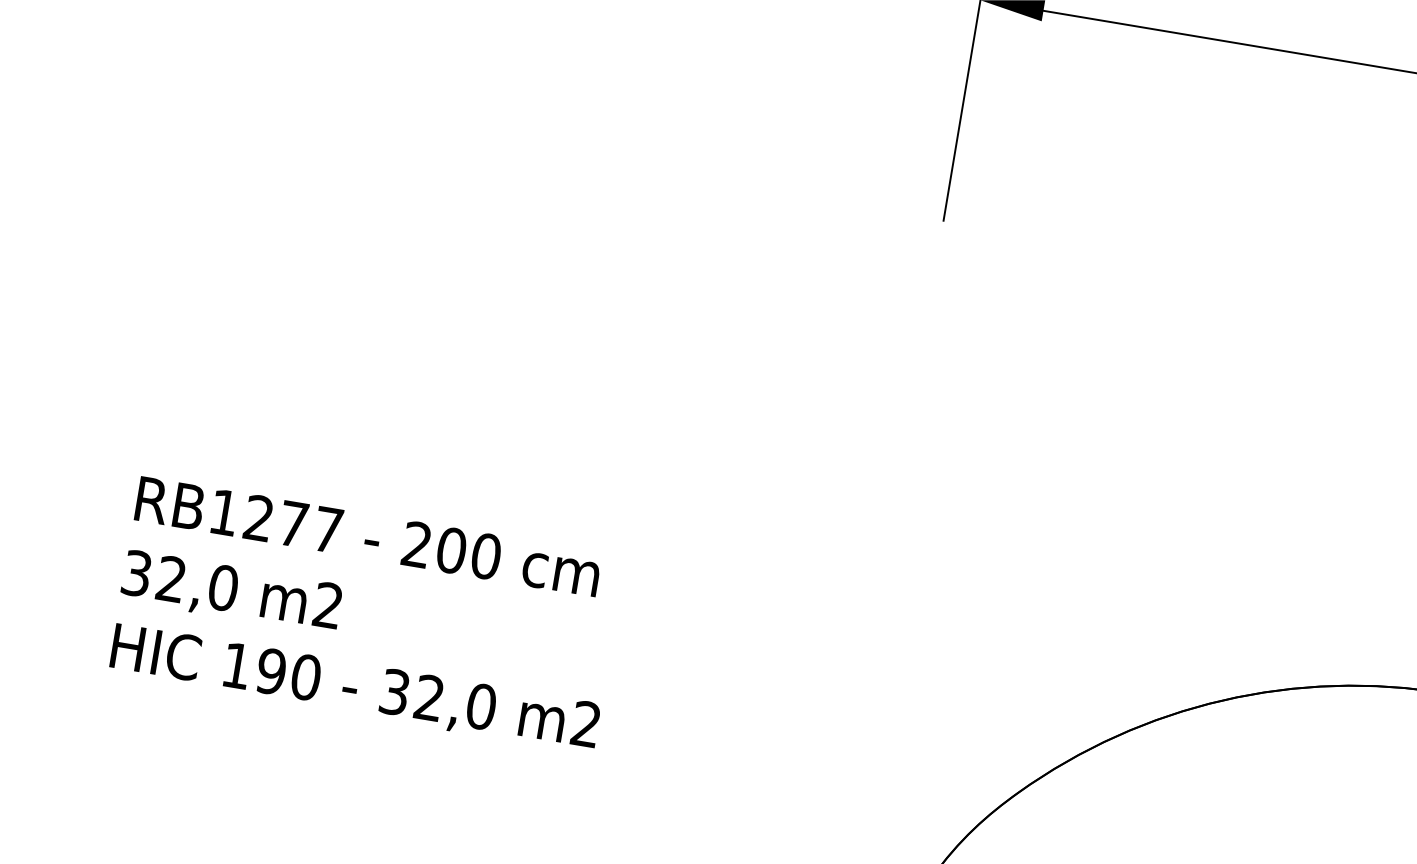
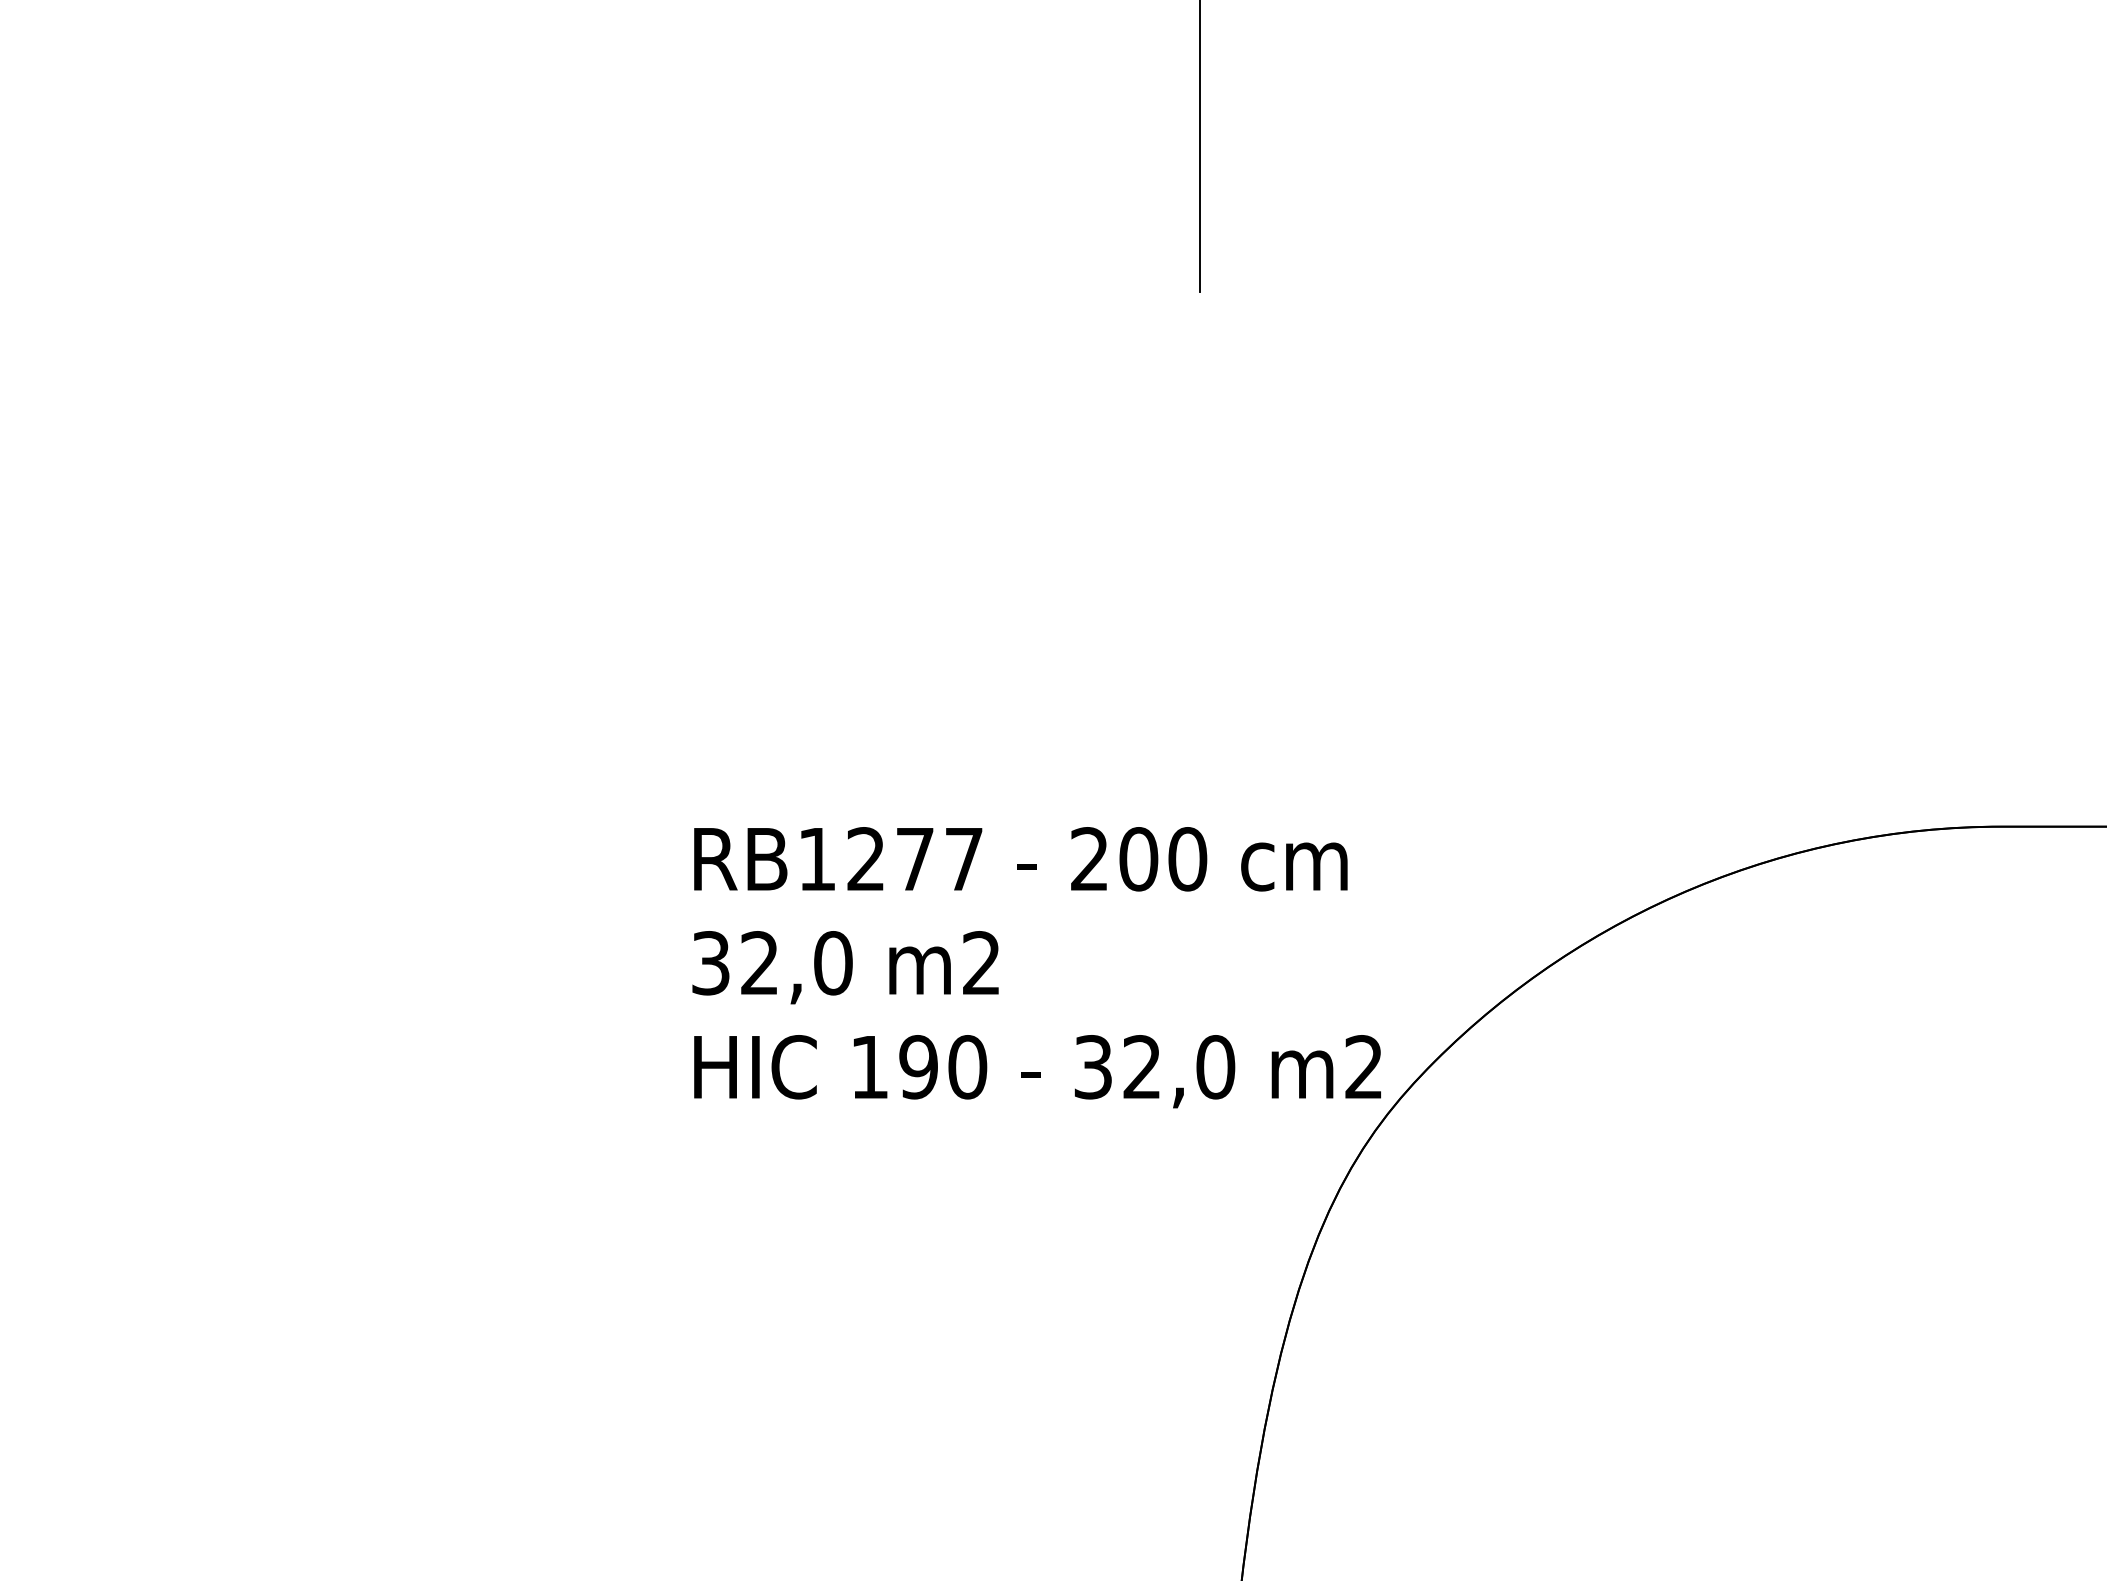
text: (366, 615) -> (1036, 967), moved

